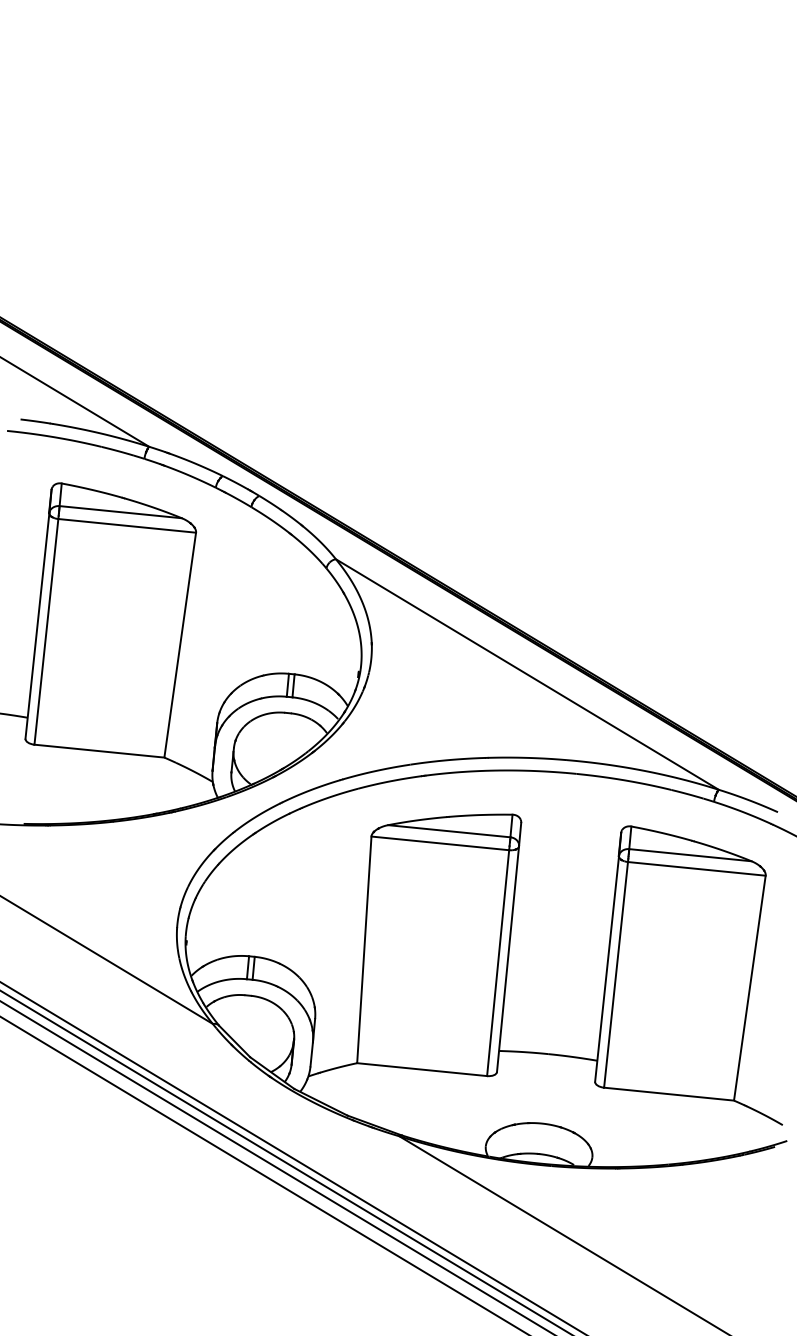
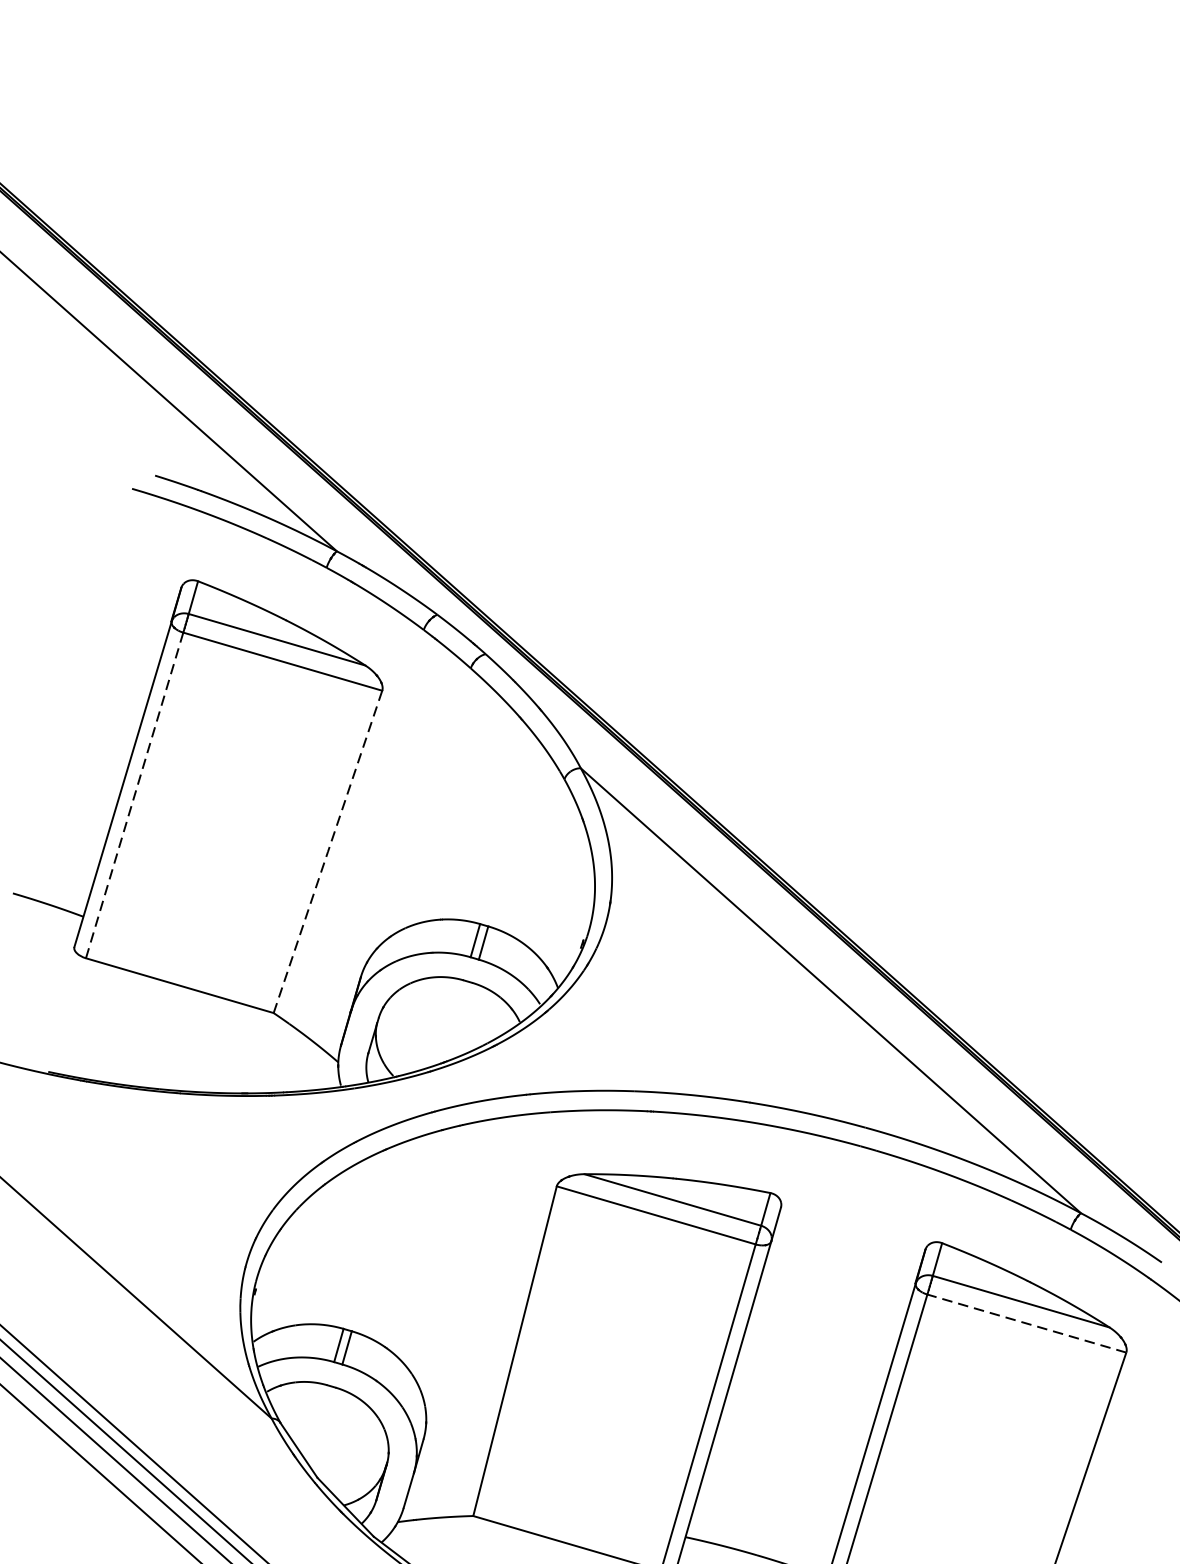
line: (46, 631) -> (134, 794), solid -> dashed
line: (180, 645) -> (328, 852), solid -> dashed
line: (696, 868) -> (1026, 1322), solid -> dashed

